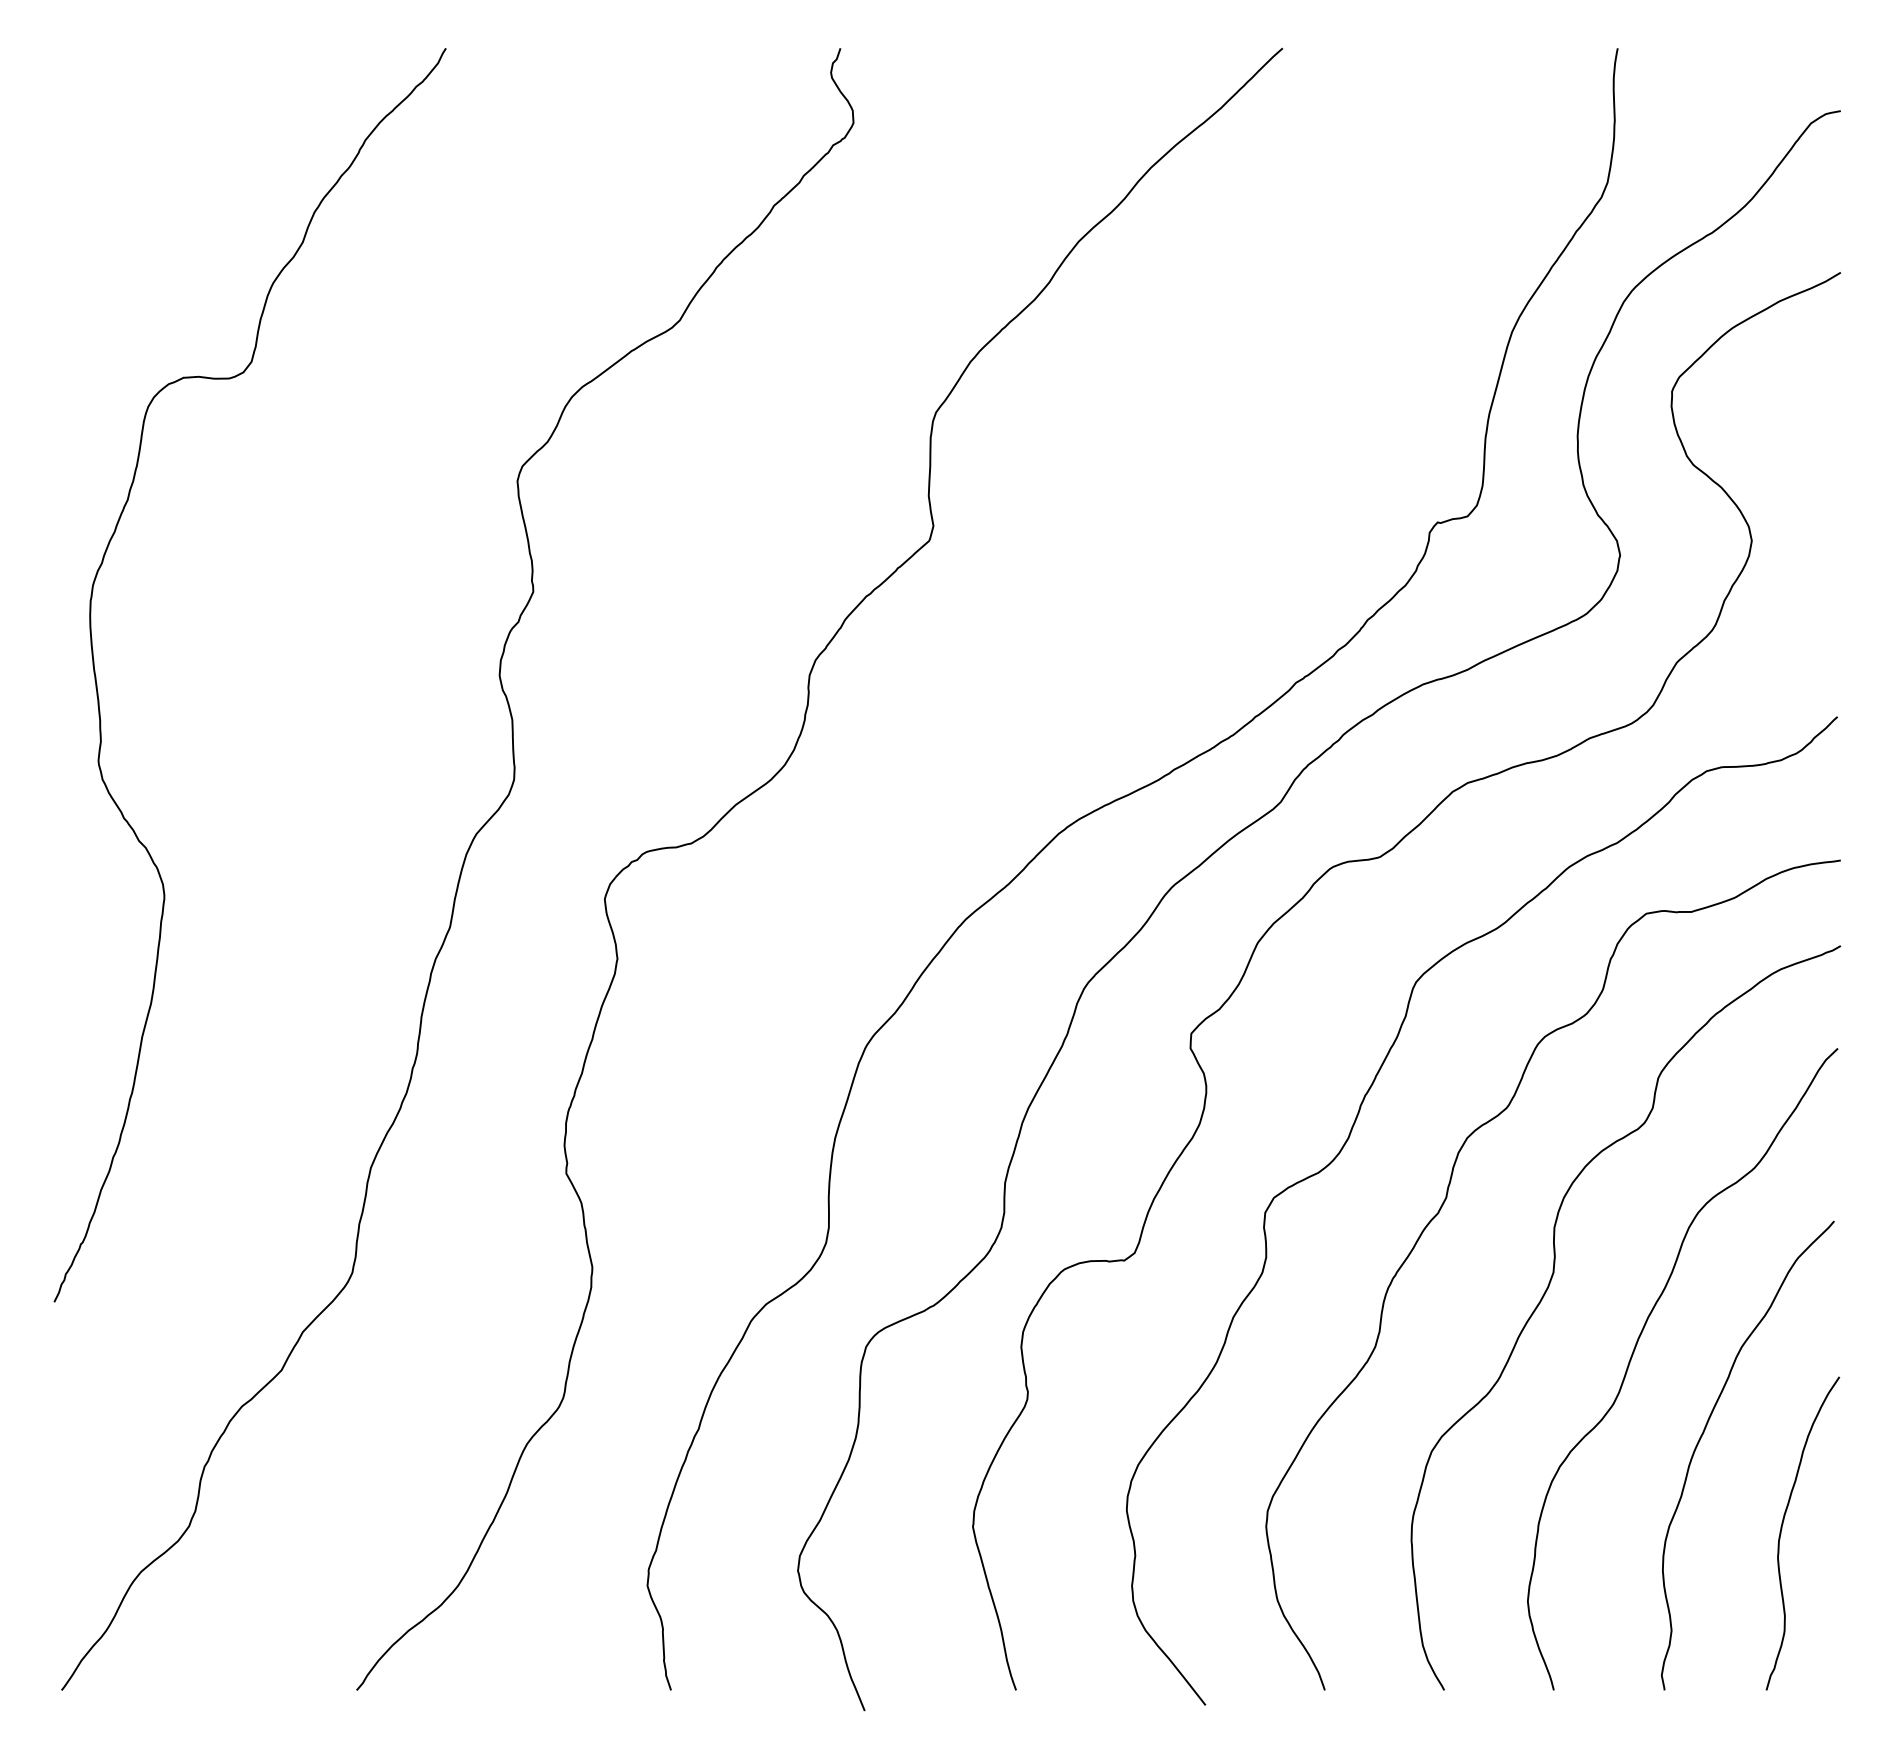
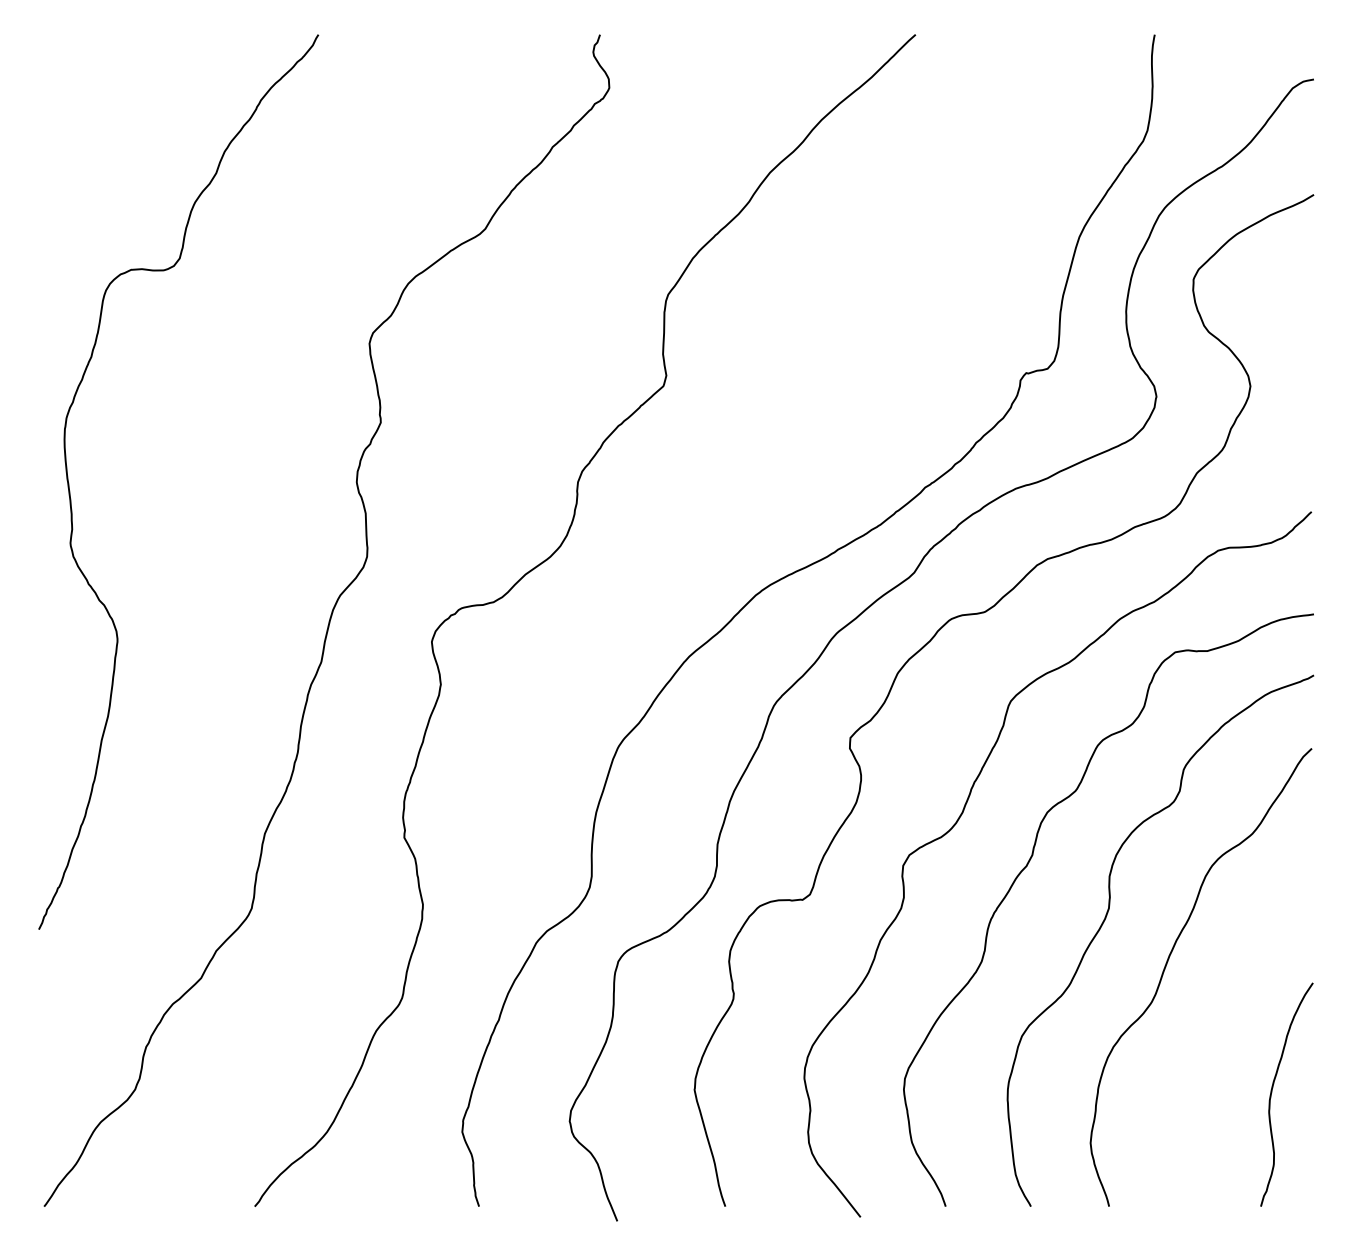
curve: (1703, 1434) -> (1215, 1024), removed

